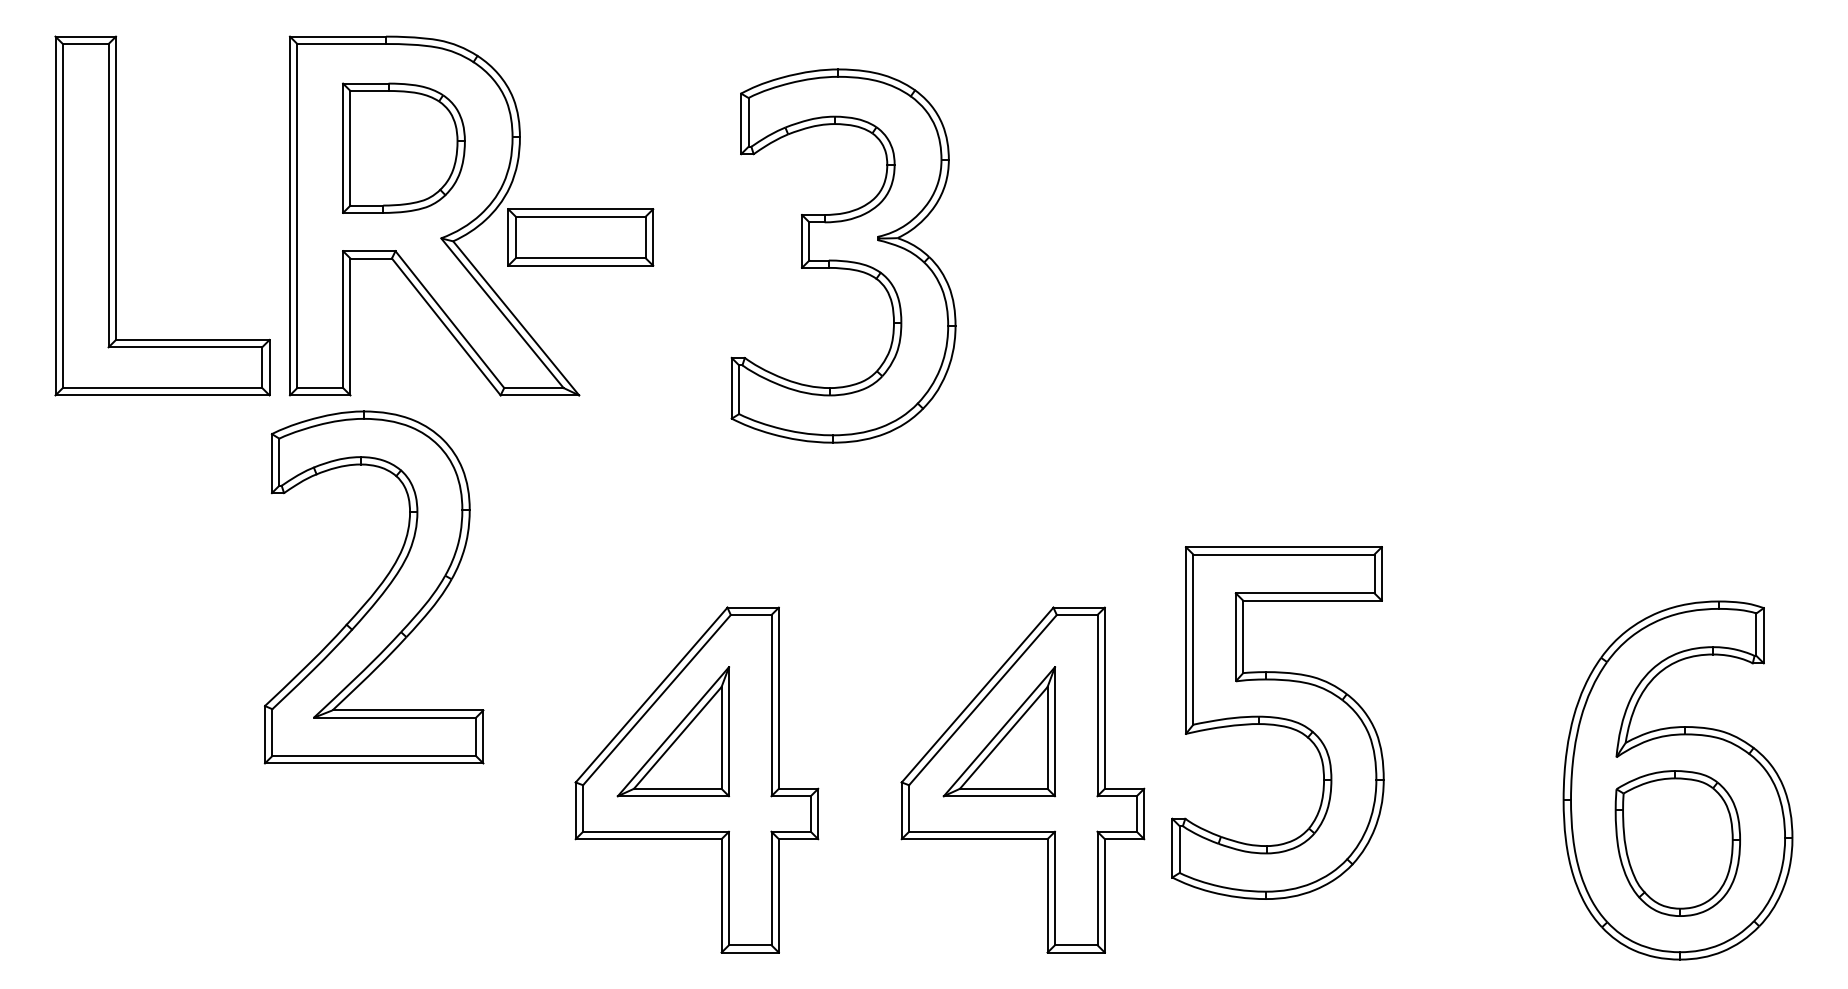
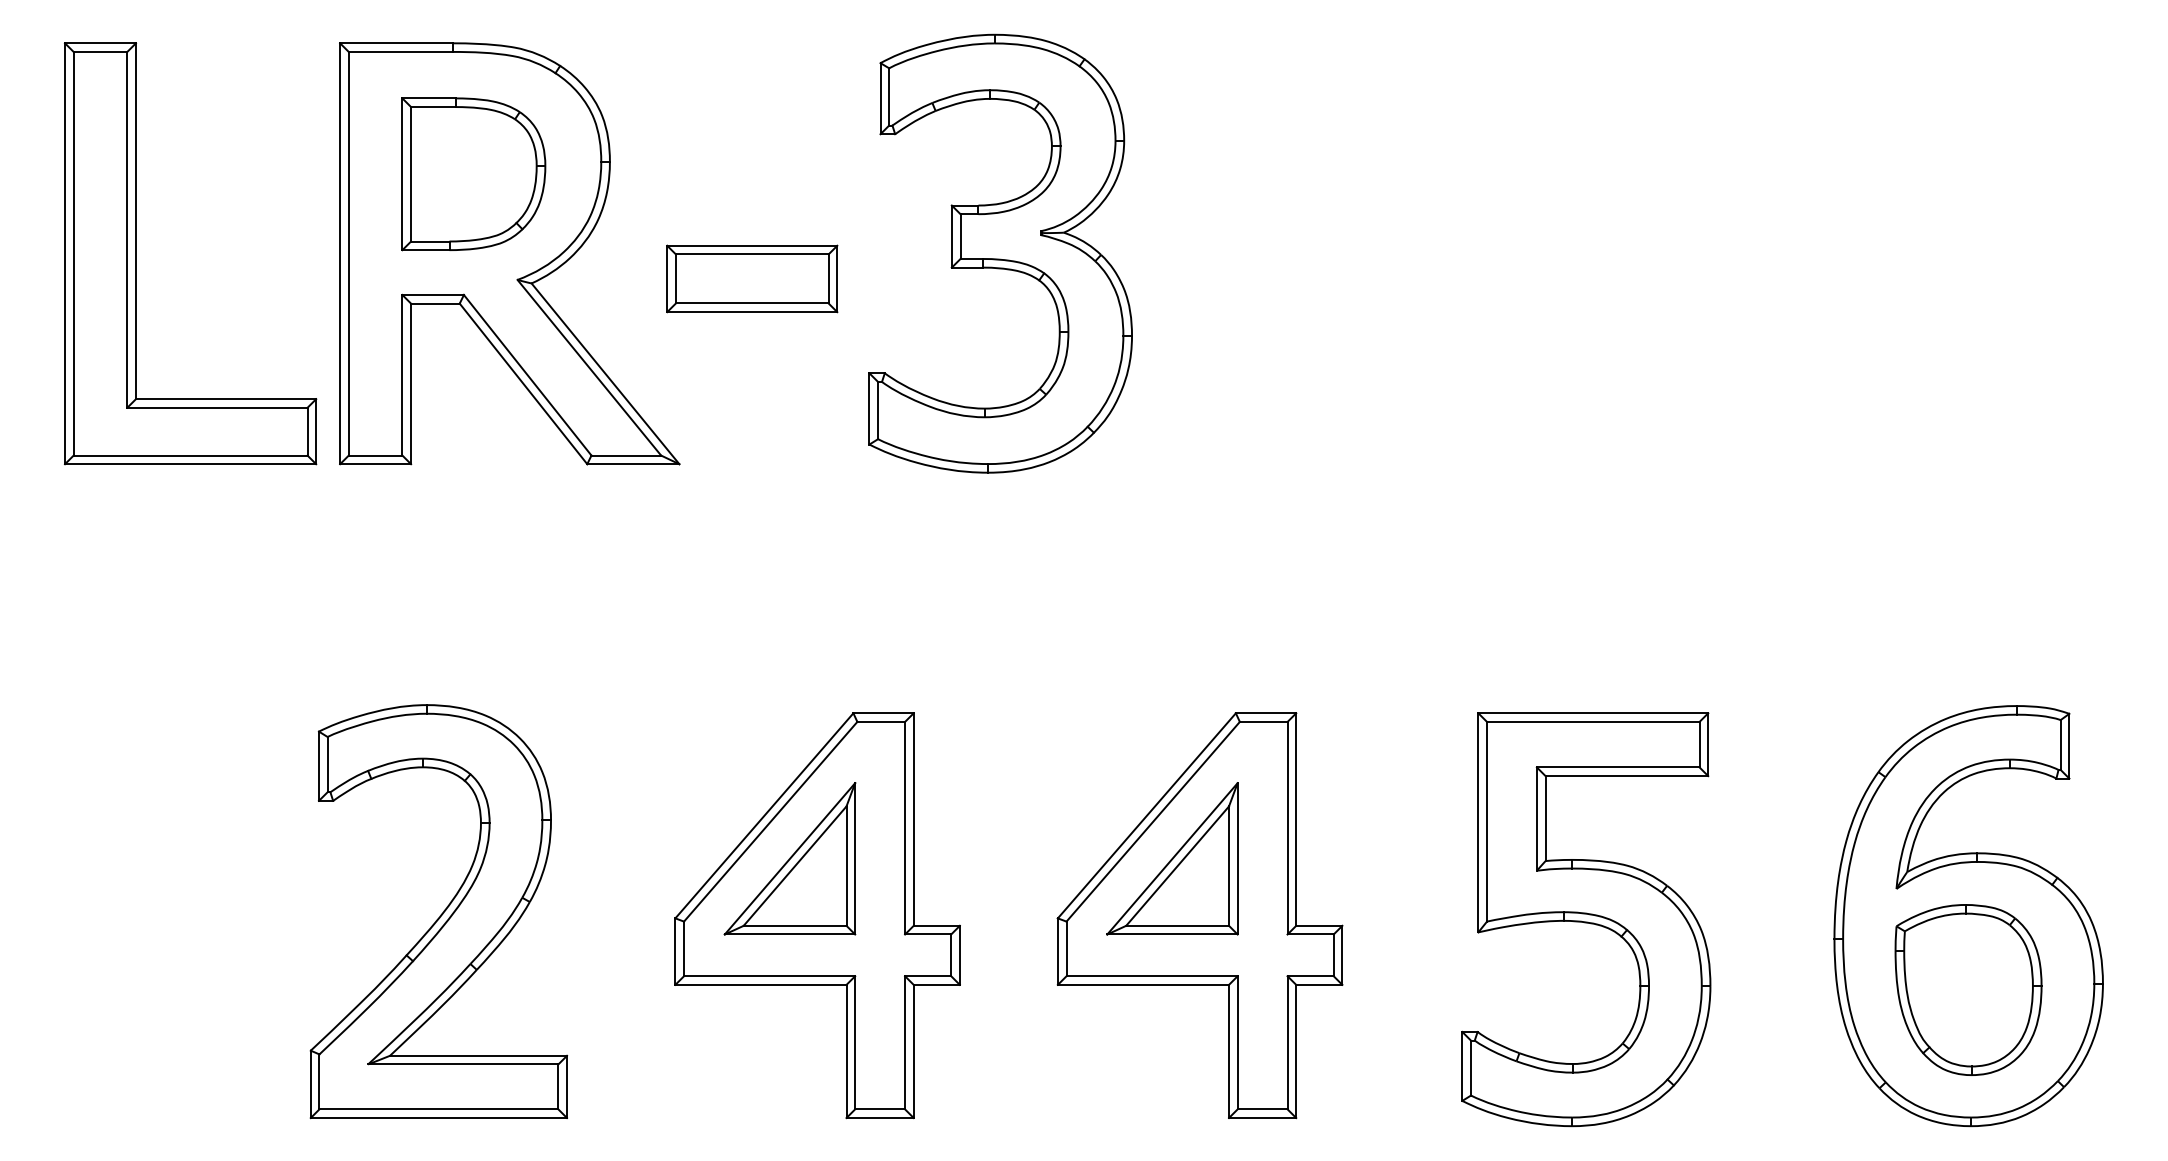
part: (580, 237) -> (752, 278), moved
part: (843, 255) -> (1000, 253), moved
part: (373, 587) -> (438, 911), moved
part: (1278, 722) -> (1586, 919), moved

